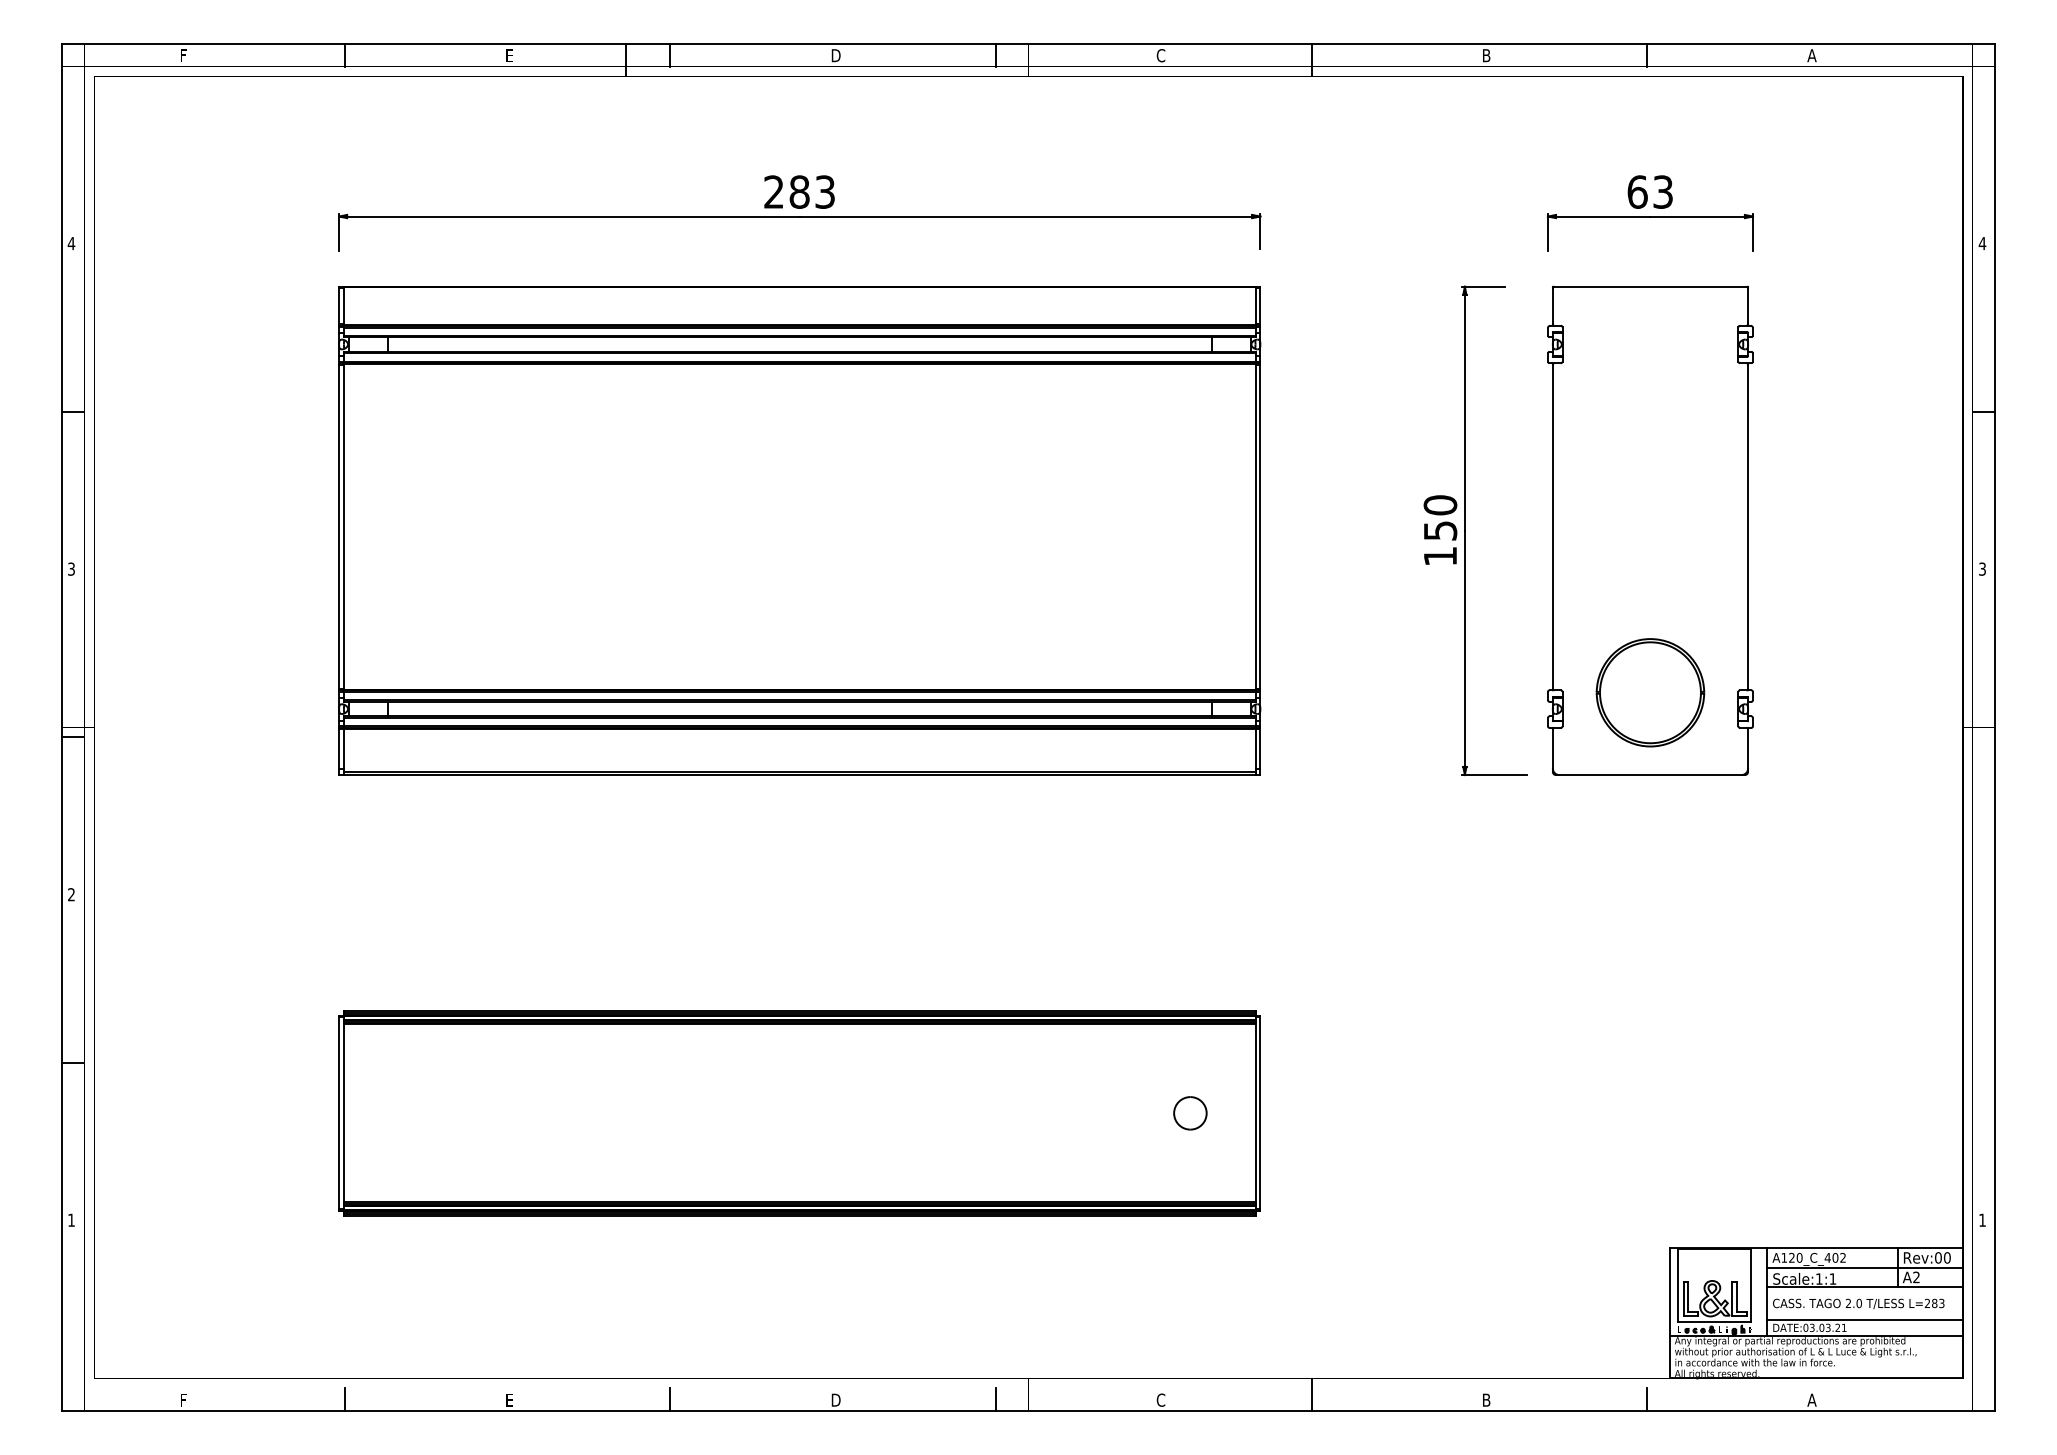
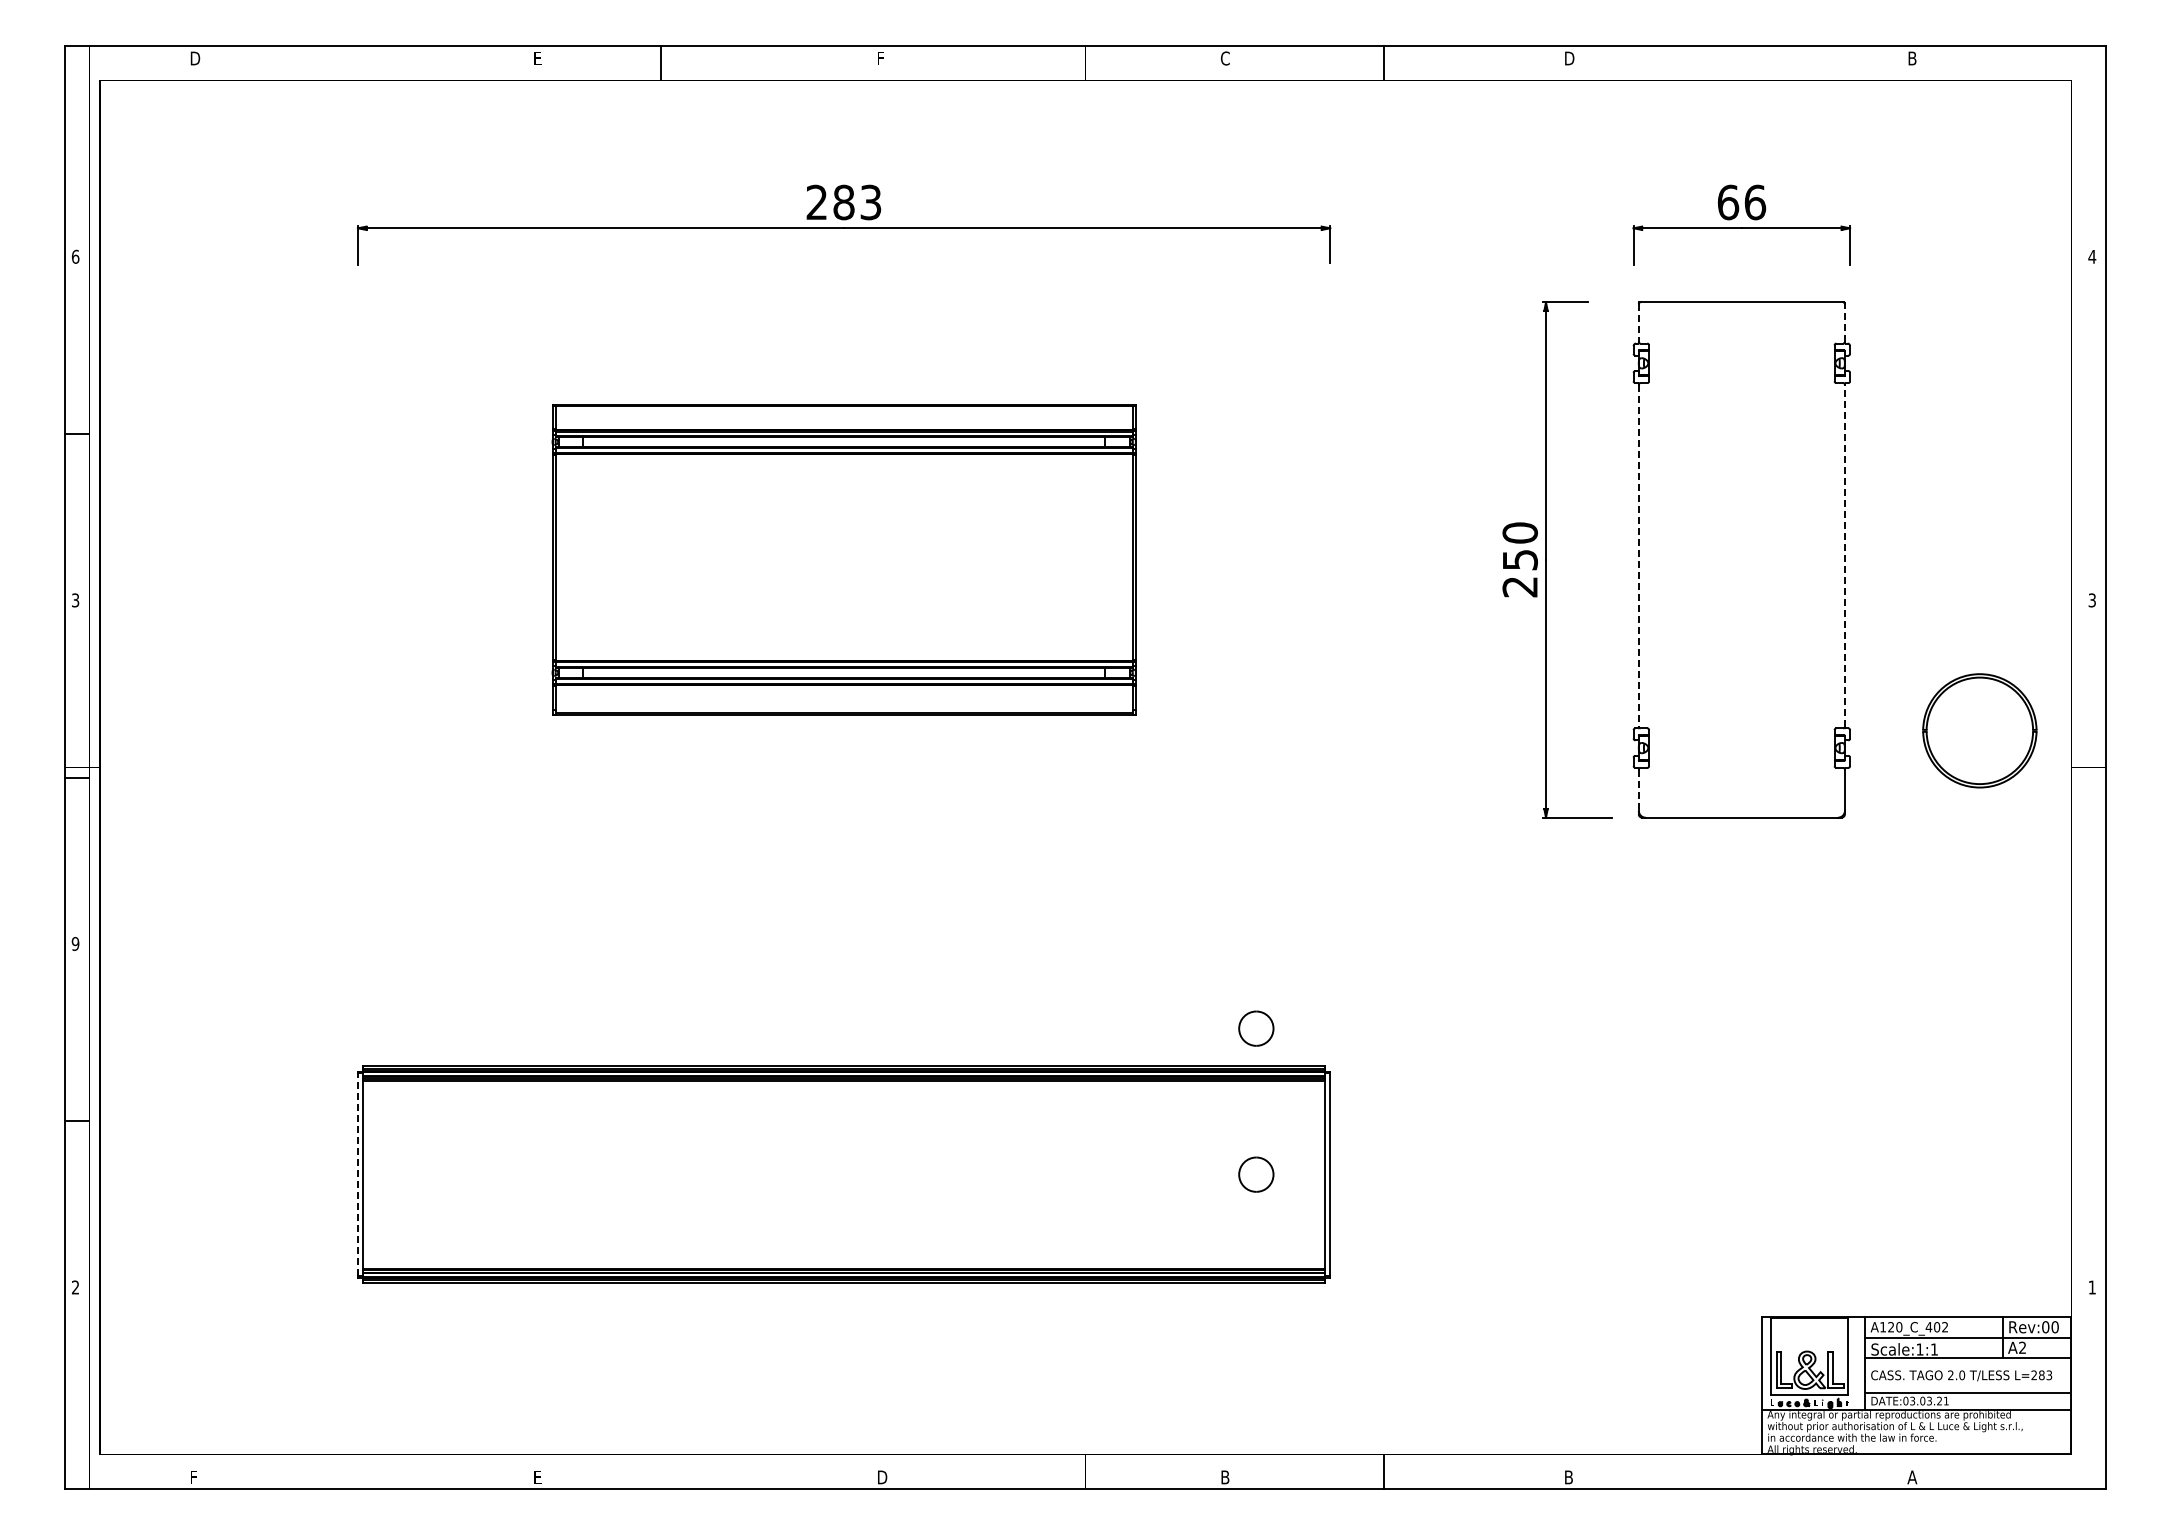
text: (185, 55) -> (195, 58), F -> D
line: (345, 55) -> (364, 58), removed
line: (670, 55) -> (707, 58), removed
text: (836, 55) -> (882, 58), D -> F
line: (996, 55) -> (1051, 58), removed
text: (1488, 55) -> (1570, 58), B -> D
line: (1647, 55) -> (1738, 58), removed
text: (1812, 55) -> (1912, 58), A -> B
text: (1663, 192) -> (1755, 202), 63 -> 66
text: (71, 243) -> (75, 256), 4 -> 6
line: (1552, 305) -> (1638, 322), solid -> dashed
line: (1747, 305) -> (1844, 322), solid -> dashed
line: (1983, 411) -> (2093, 434), removed
line: (1552, 526) -> (1638, 555), solid -> dashed
line: (1747, 526) -> (1844, 555), solid -> dashed
part: (800, 530) -> (844, 559), size x0.6
text: (1439, 556) -> (1519, 587), 150 -> 250
part: (1650, 692) -> (1979, 730), moved
line: (1552, 749) -> (1638, 790), solid -> dashed
text: (71, 895) -> (75, 944), 2 -> 9
part: (1190, 974) -> (1256, 1028), added
line: (338, 1113) -> (357, 1174), solid -> dashed
text: (71, 1220) -> (75, 1287), 1 -> 2
line: (345, 1399) -> (364, 1476), removed
line: (670, 1399) -> (707, 1476), removed
line: (996, 1399) -> (1051, 1476), removed
line: (1647, 1399) -> (1738, 1476), removed
text: (1160, 1400) -> (1224, 1477), C -> B

